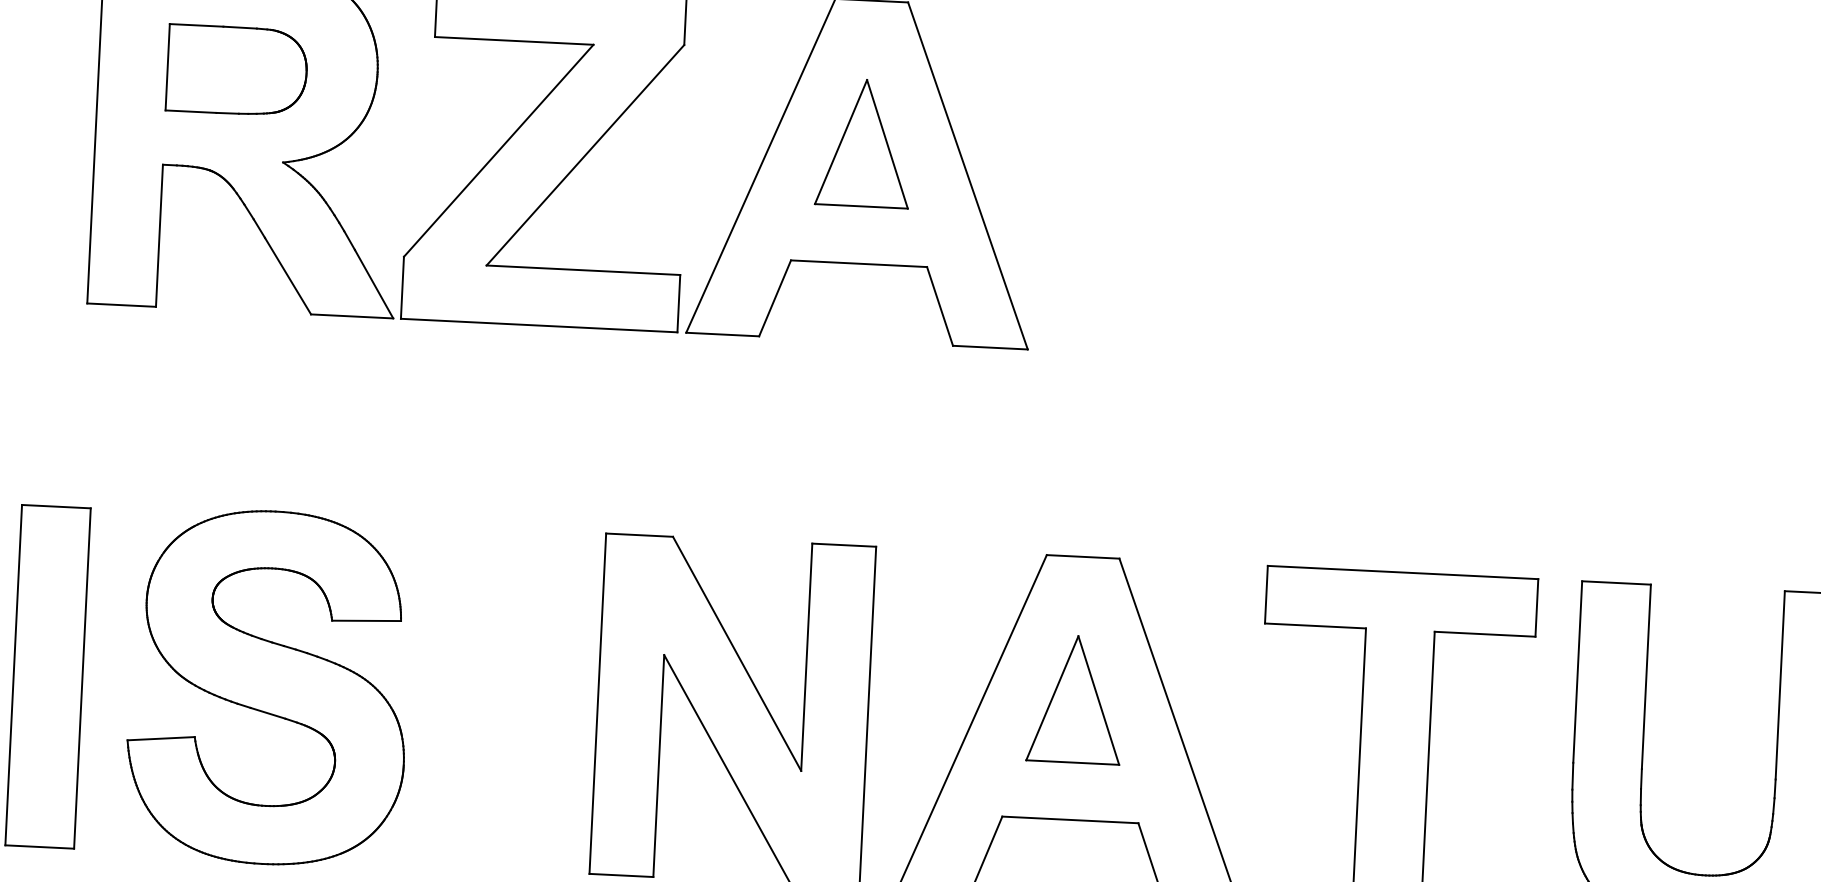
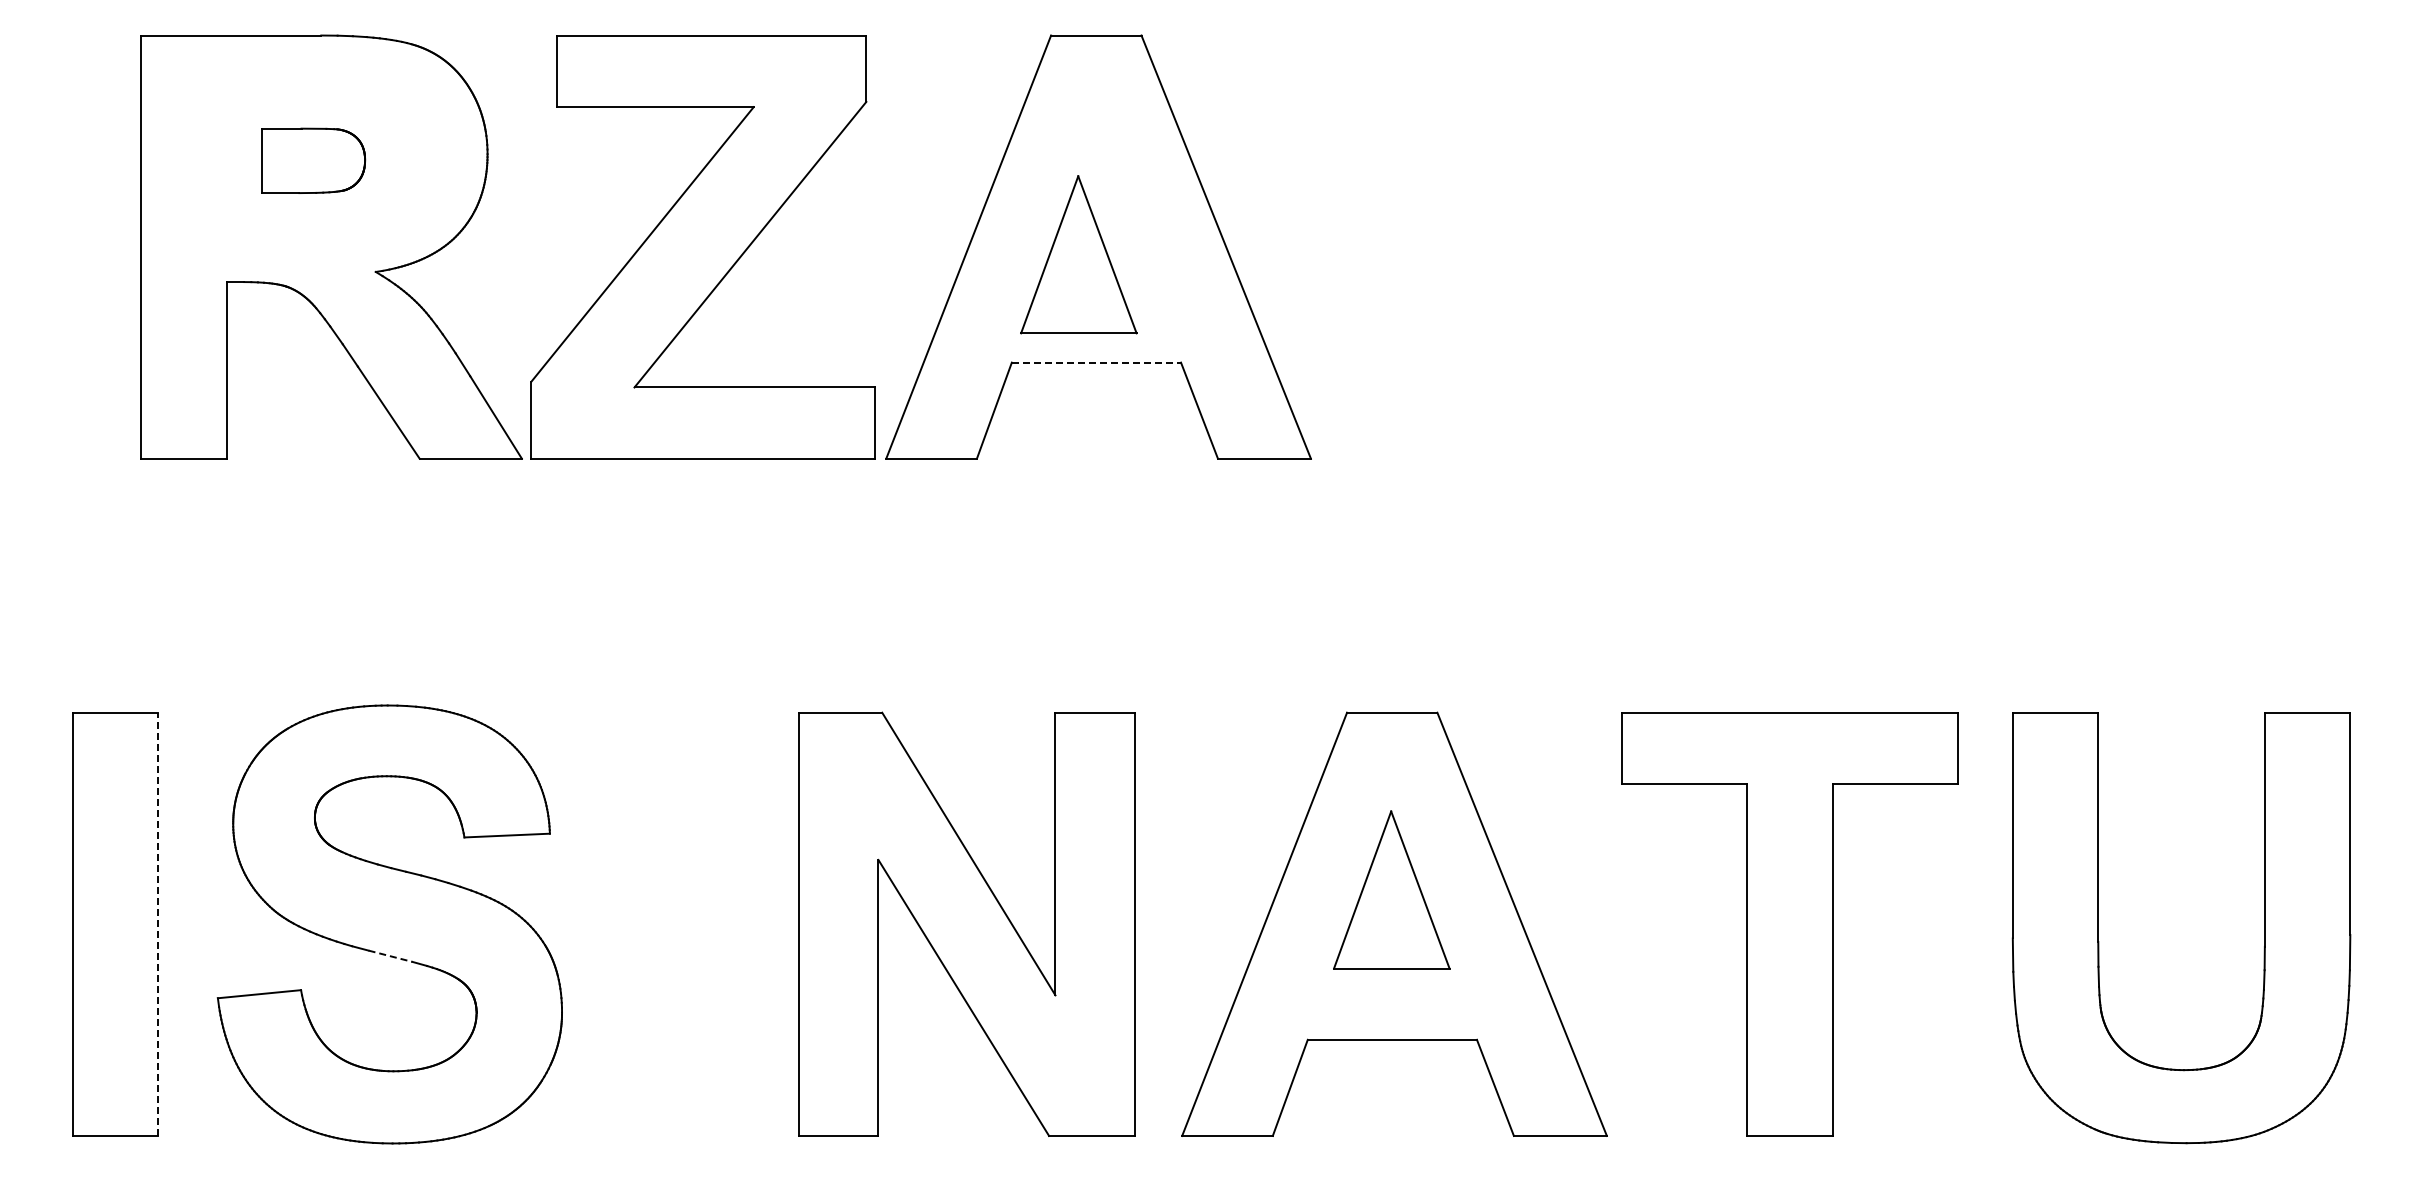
part: (237, 70) -> (313, 160), size x0.6
part: (864, 142) -> (1078, 254), moved
line: (859, 263) -> (1096, 362), solid -> dashed
line: (82, 678) -> (158, 924), solid -> dashed
line: (268, 713) -> (390, 956), solid -> dashed

